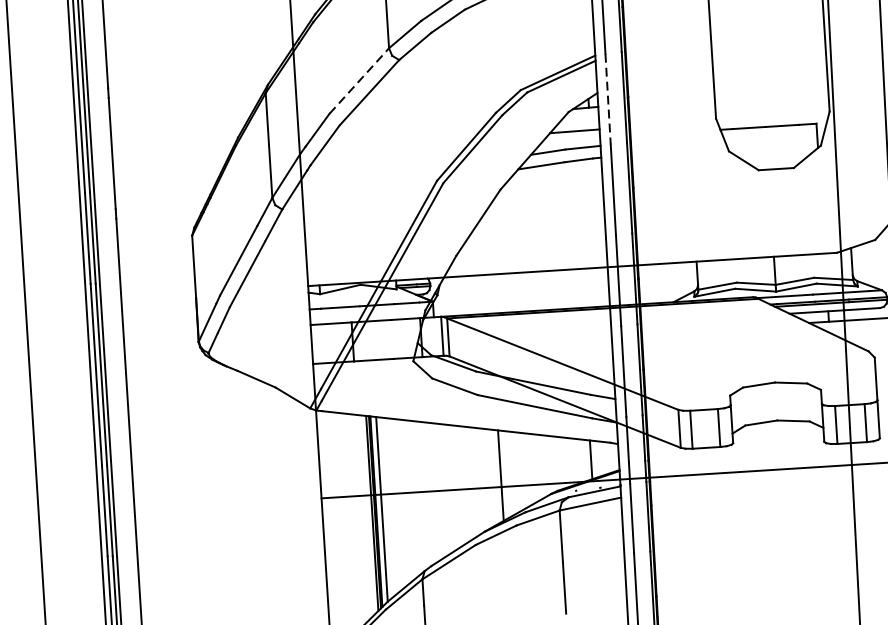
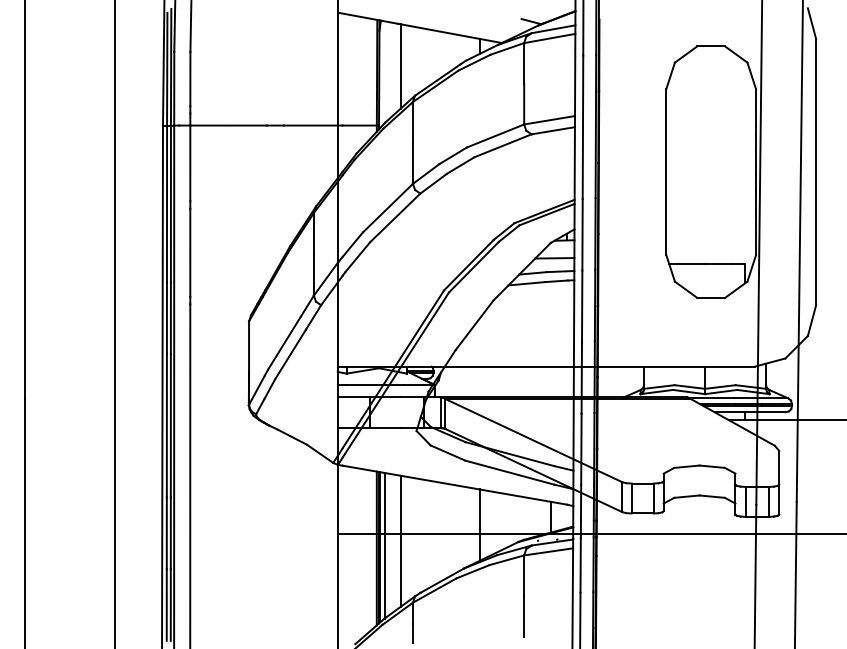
line: (358, 81) -> (387, 208), dashed -> solid
line: (608, 98) -> (582, 234), dashed -> solid
line: (401, 501) -> (400, 540), added

